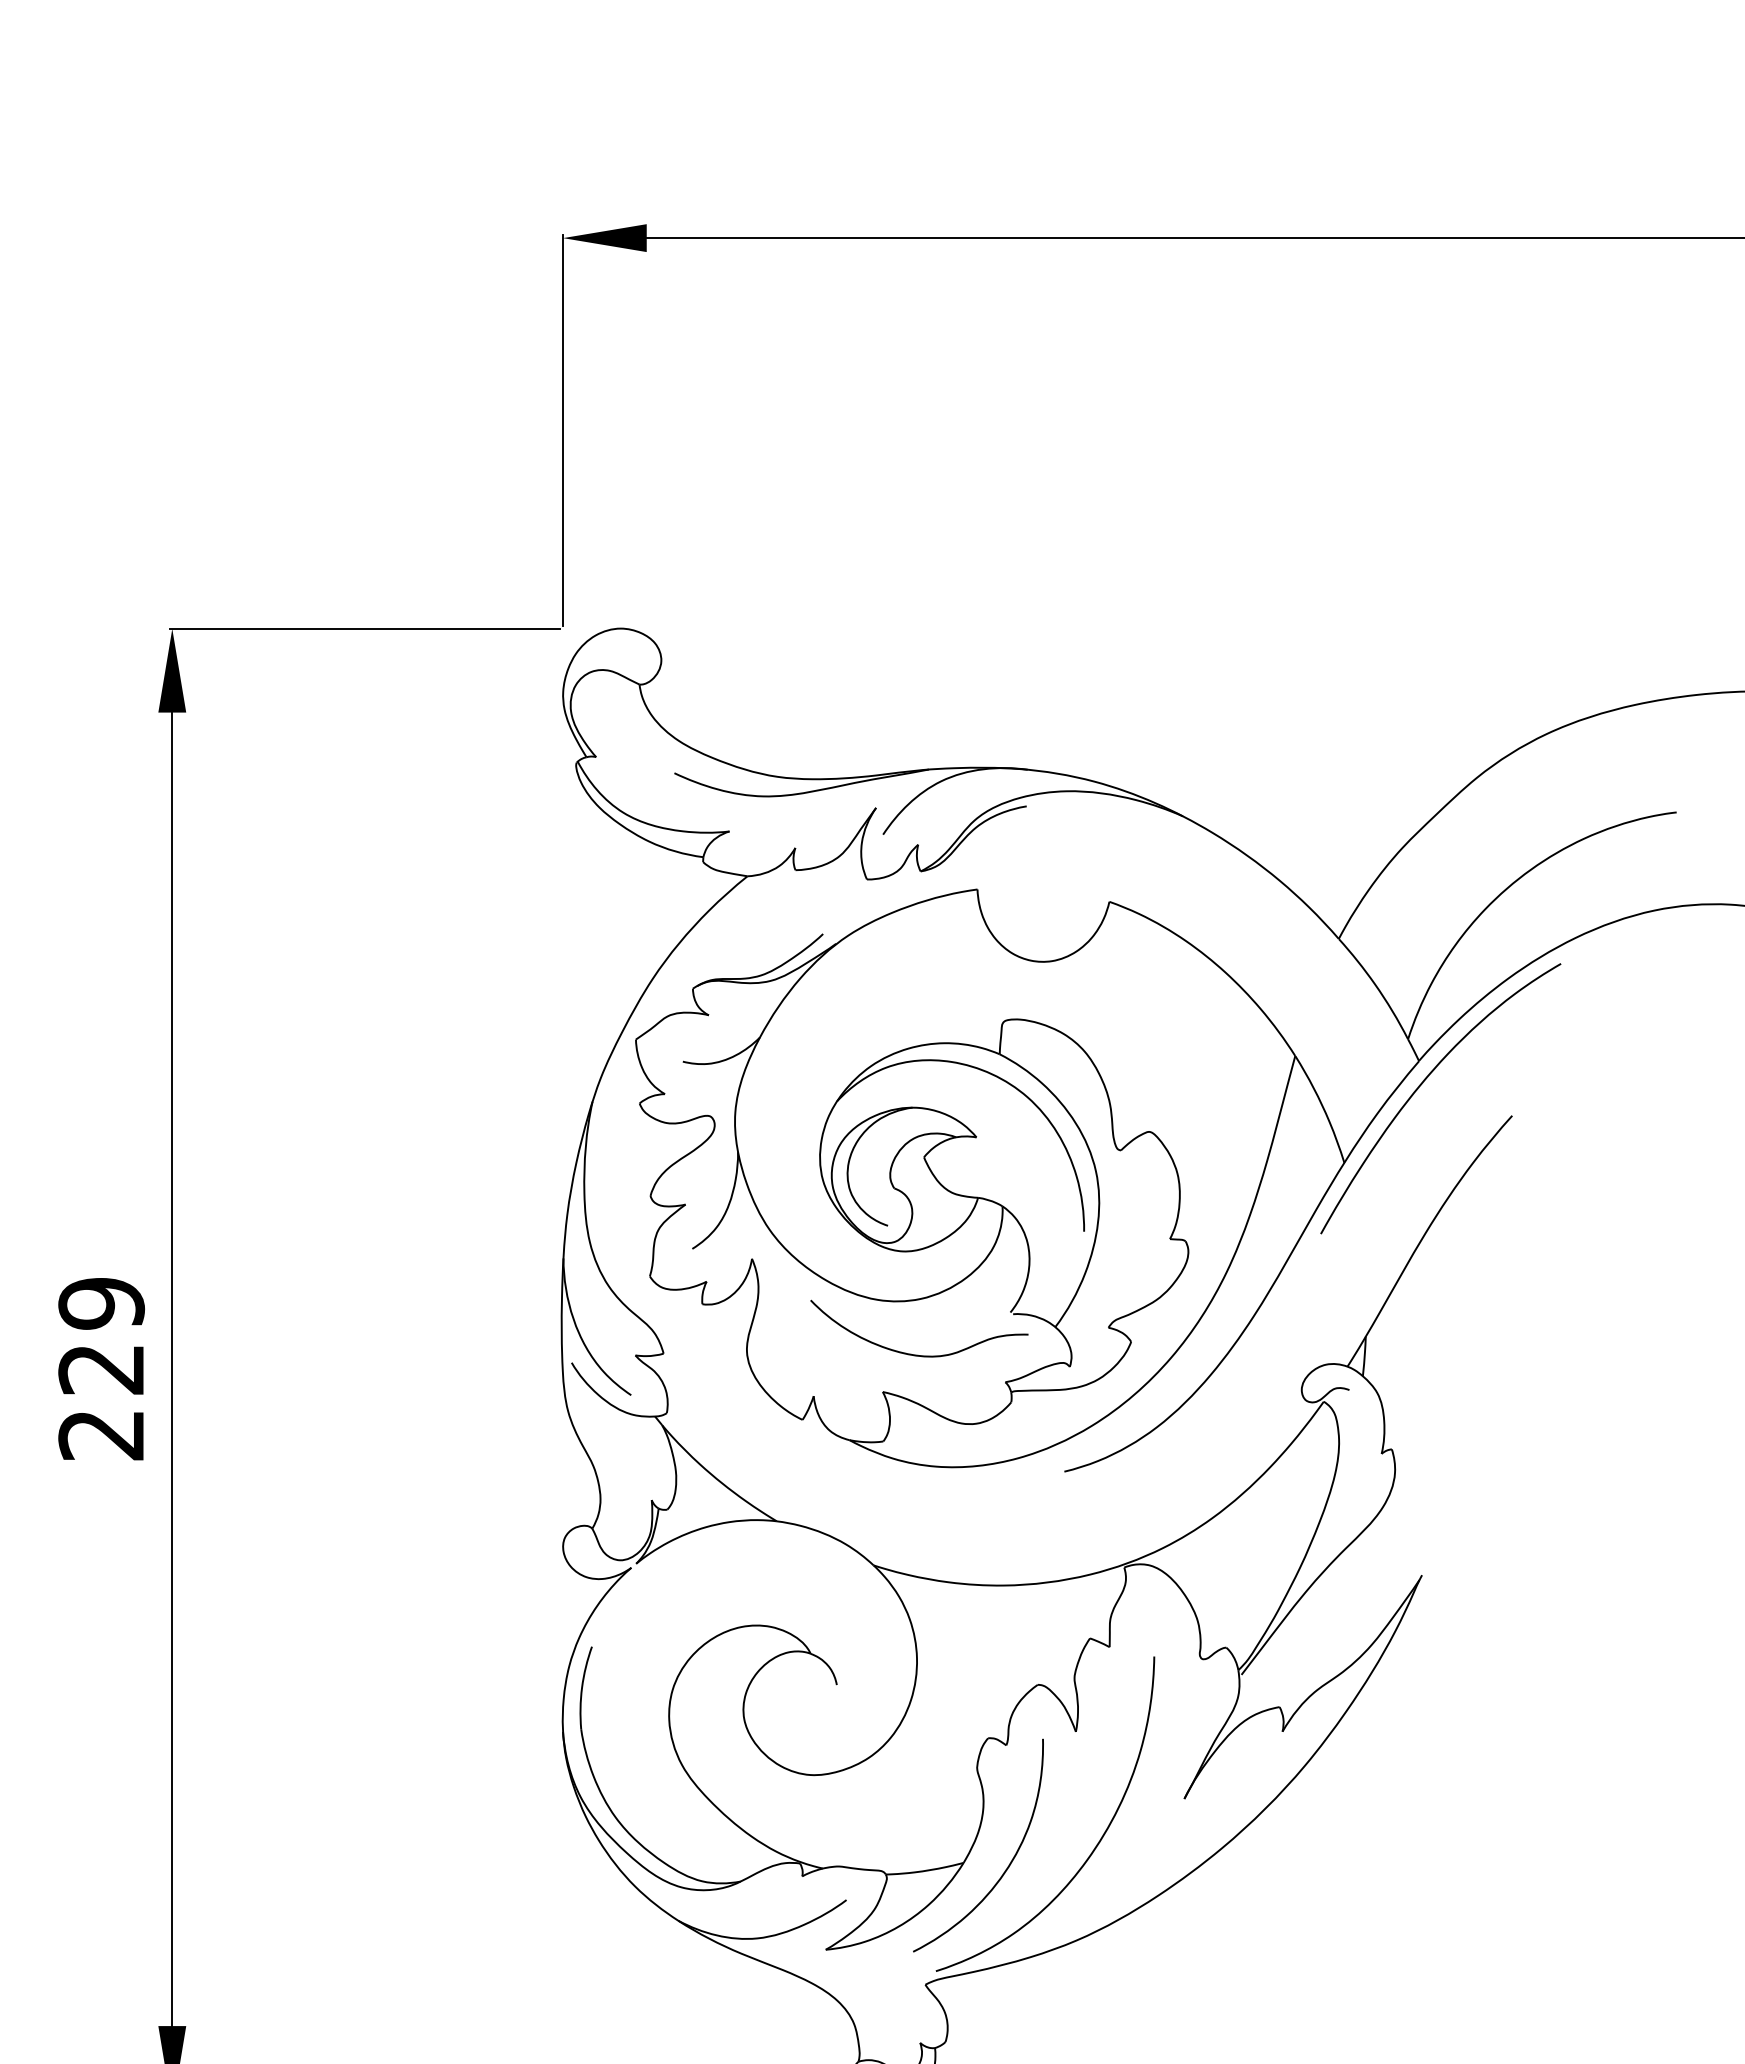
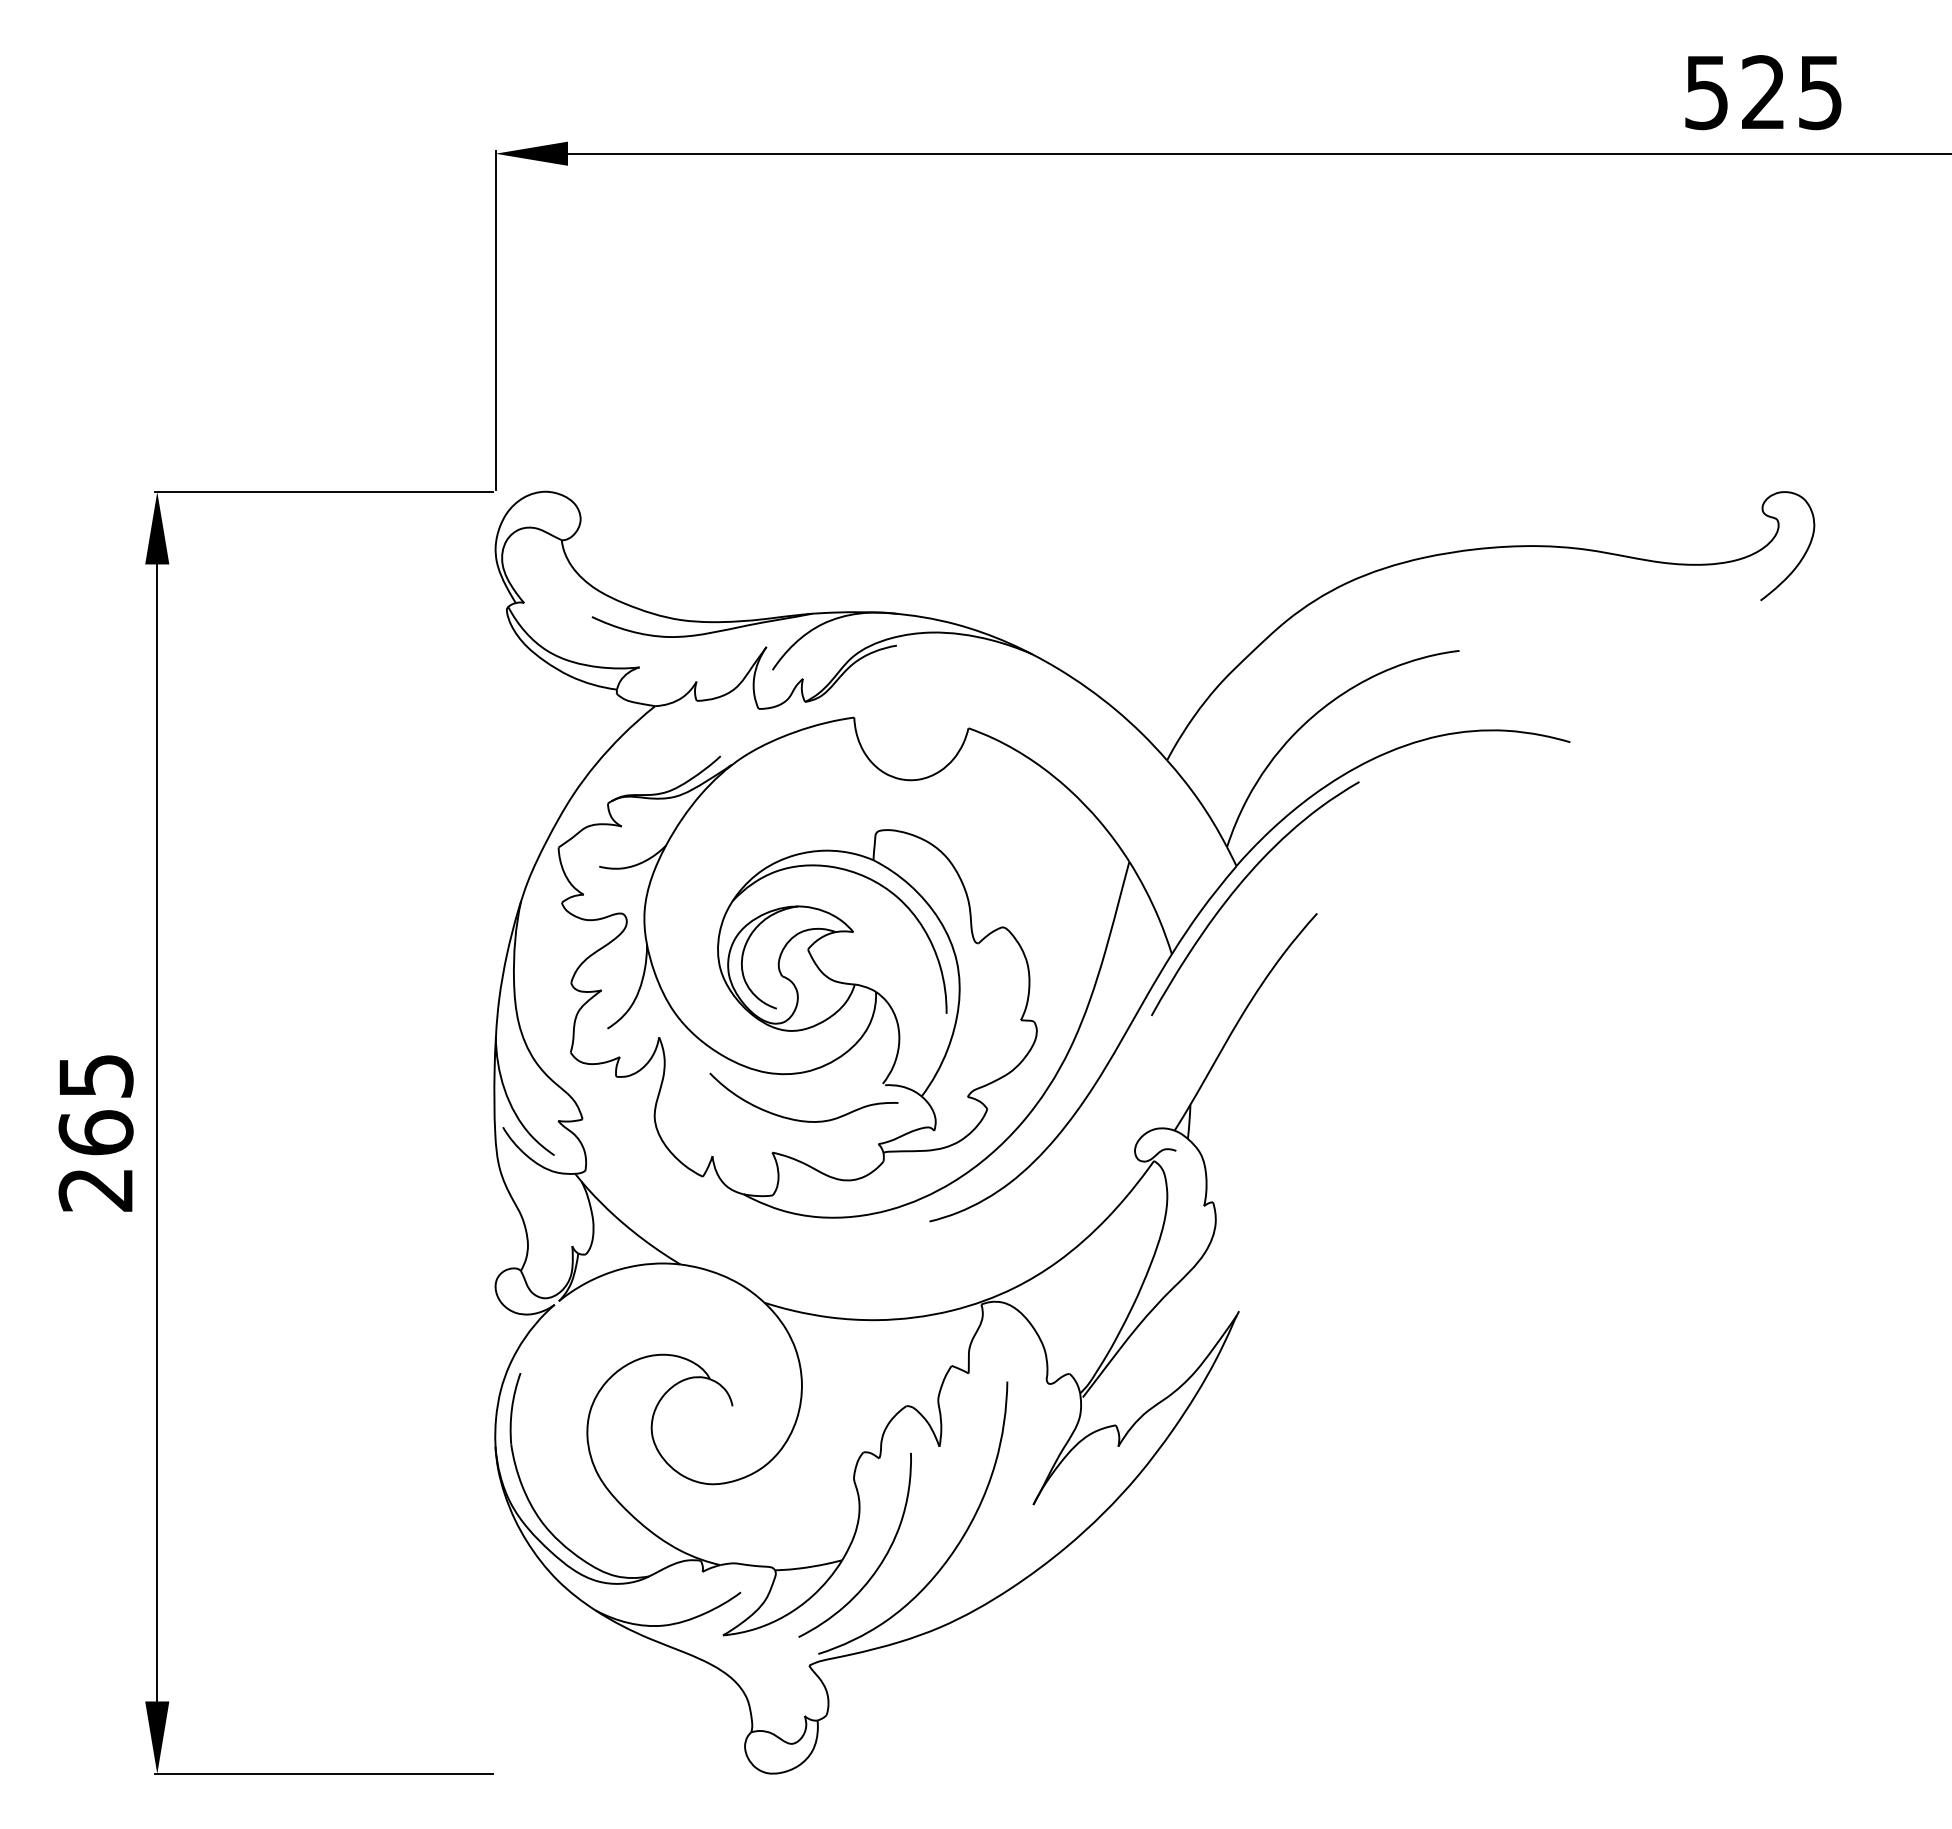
text: (100, 1336) -> (95, 1104), 229 -> 265

